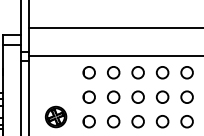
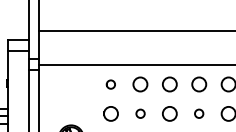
circle: (88, 72) -> (110, 84), size x0.6
circle: (113, 96) -> (140, 113), size x0.6
circle: (162, 96) -> (199, 113), size x0.6

